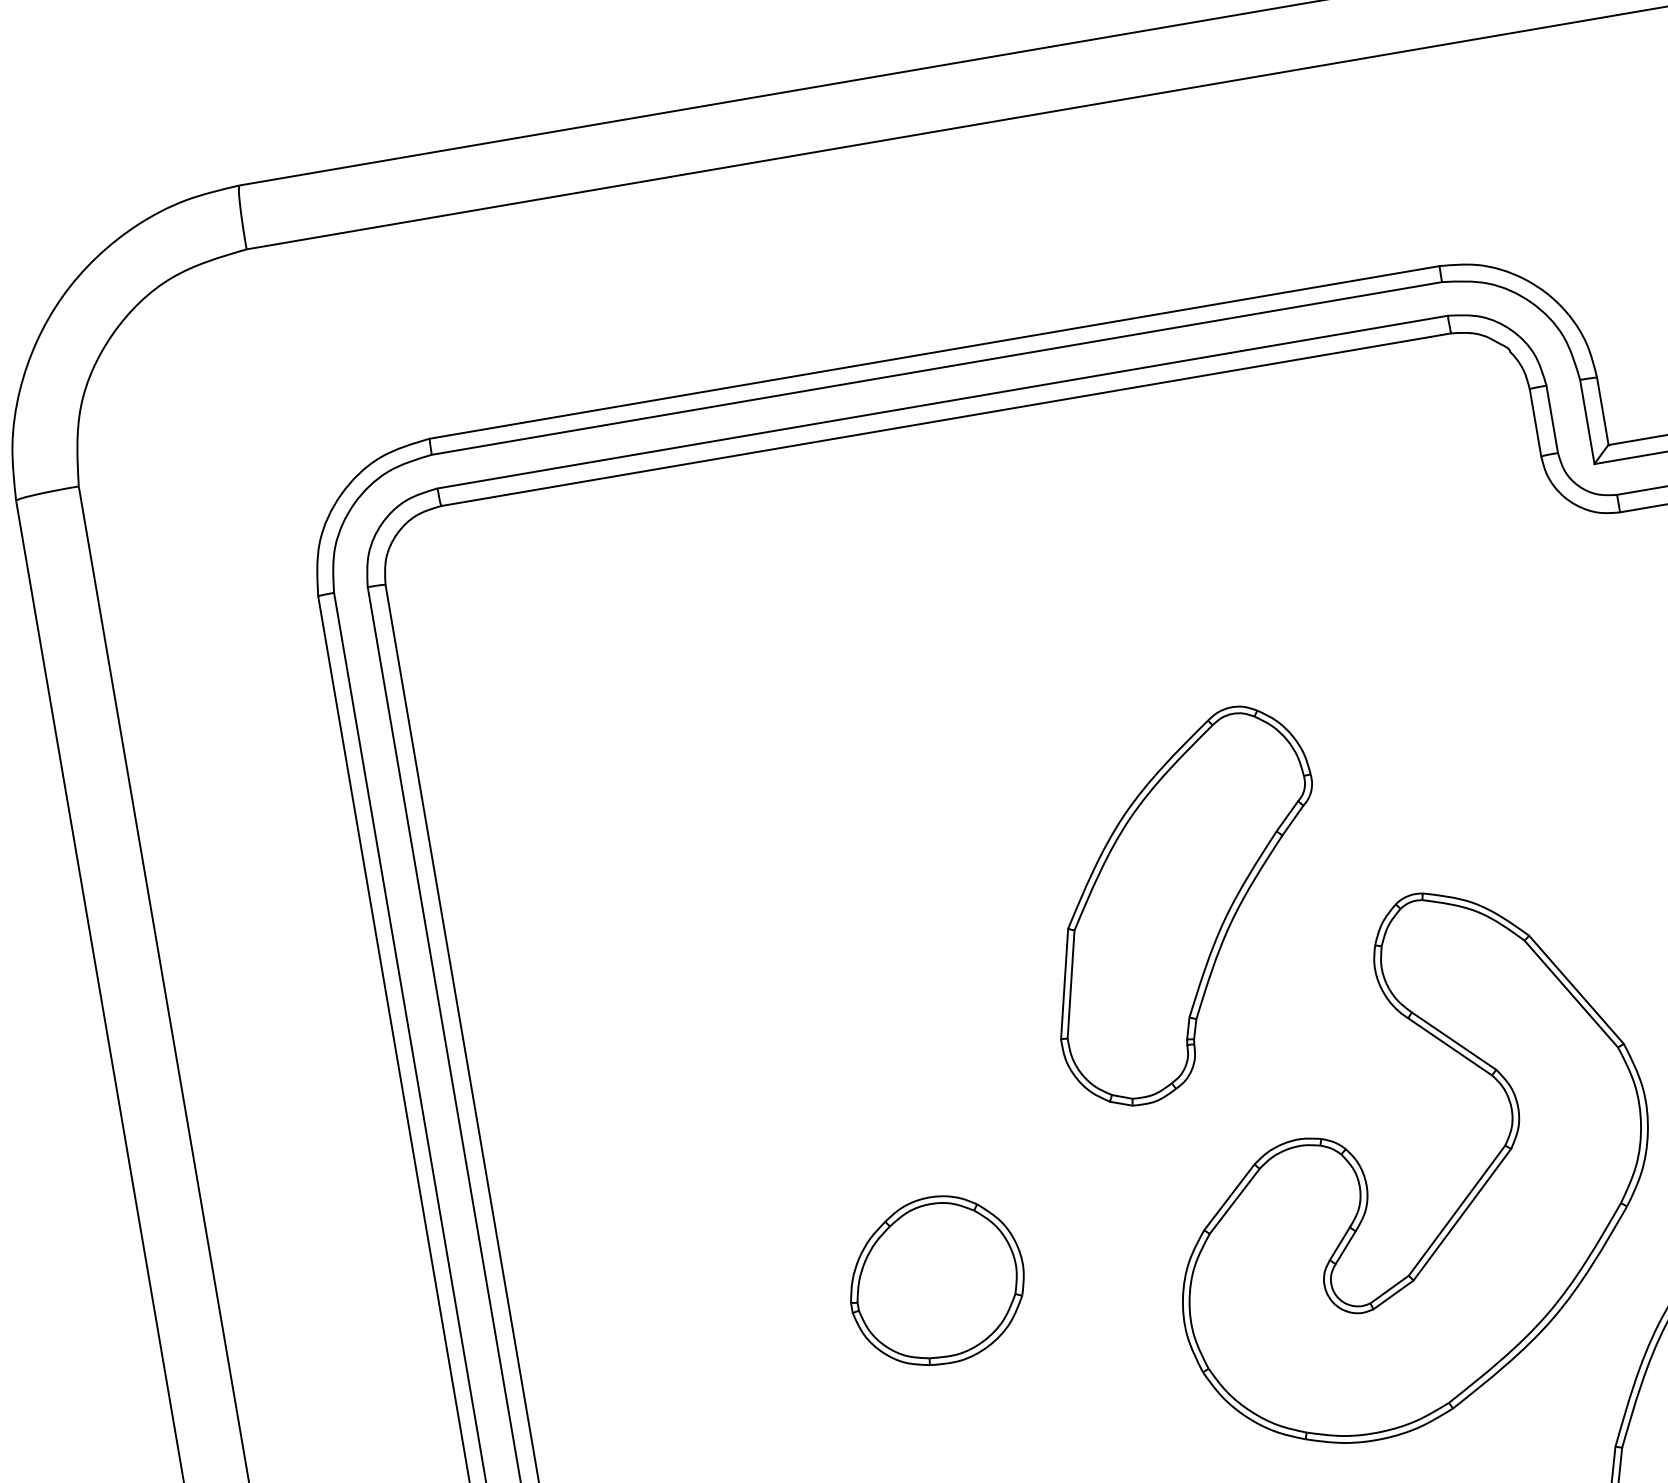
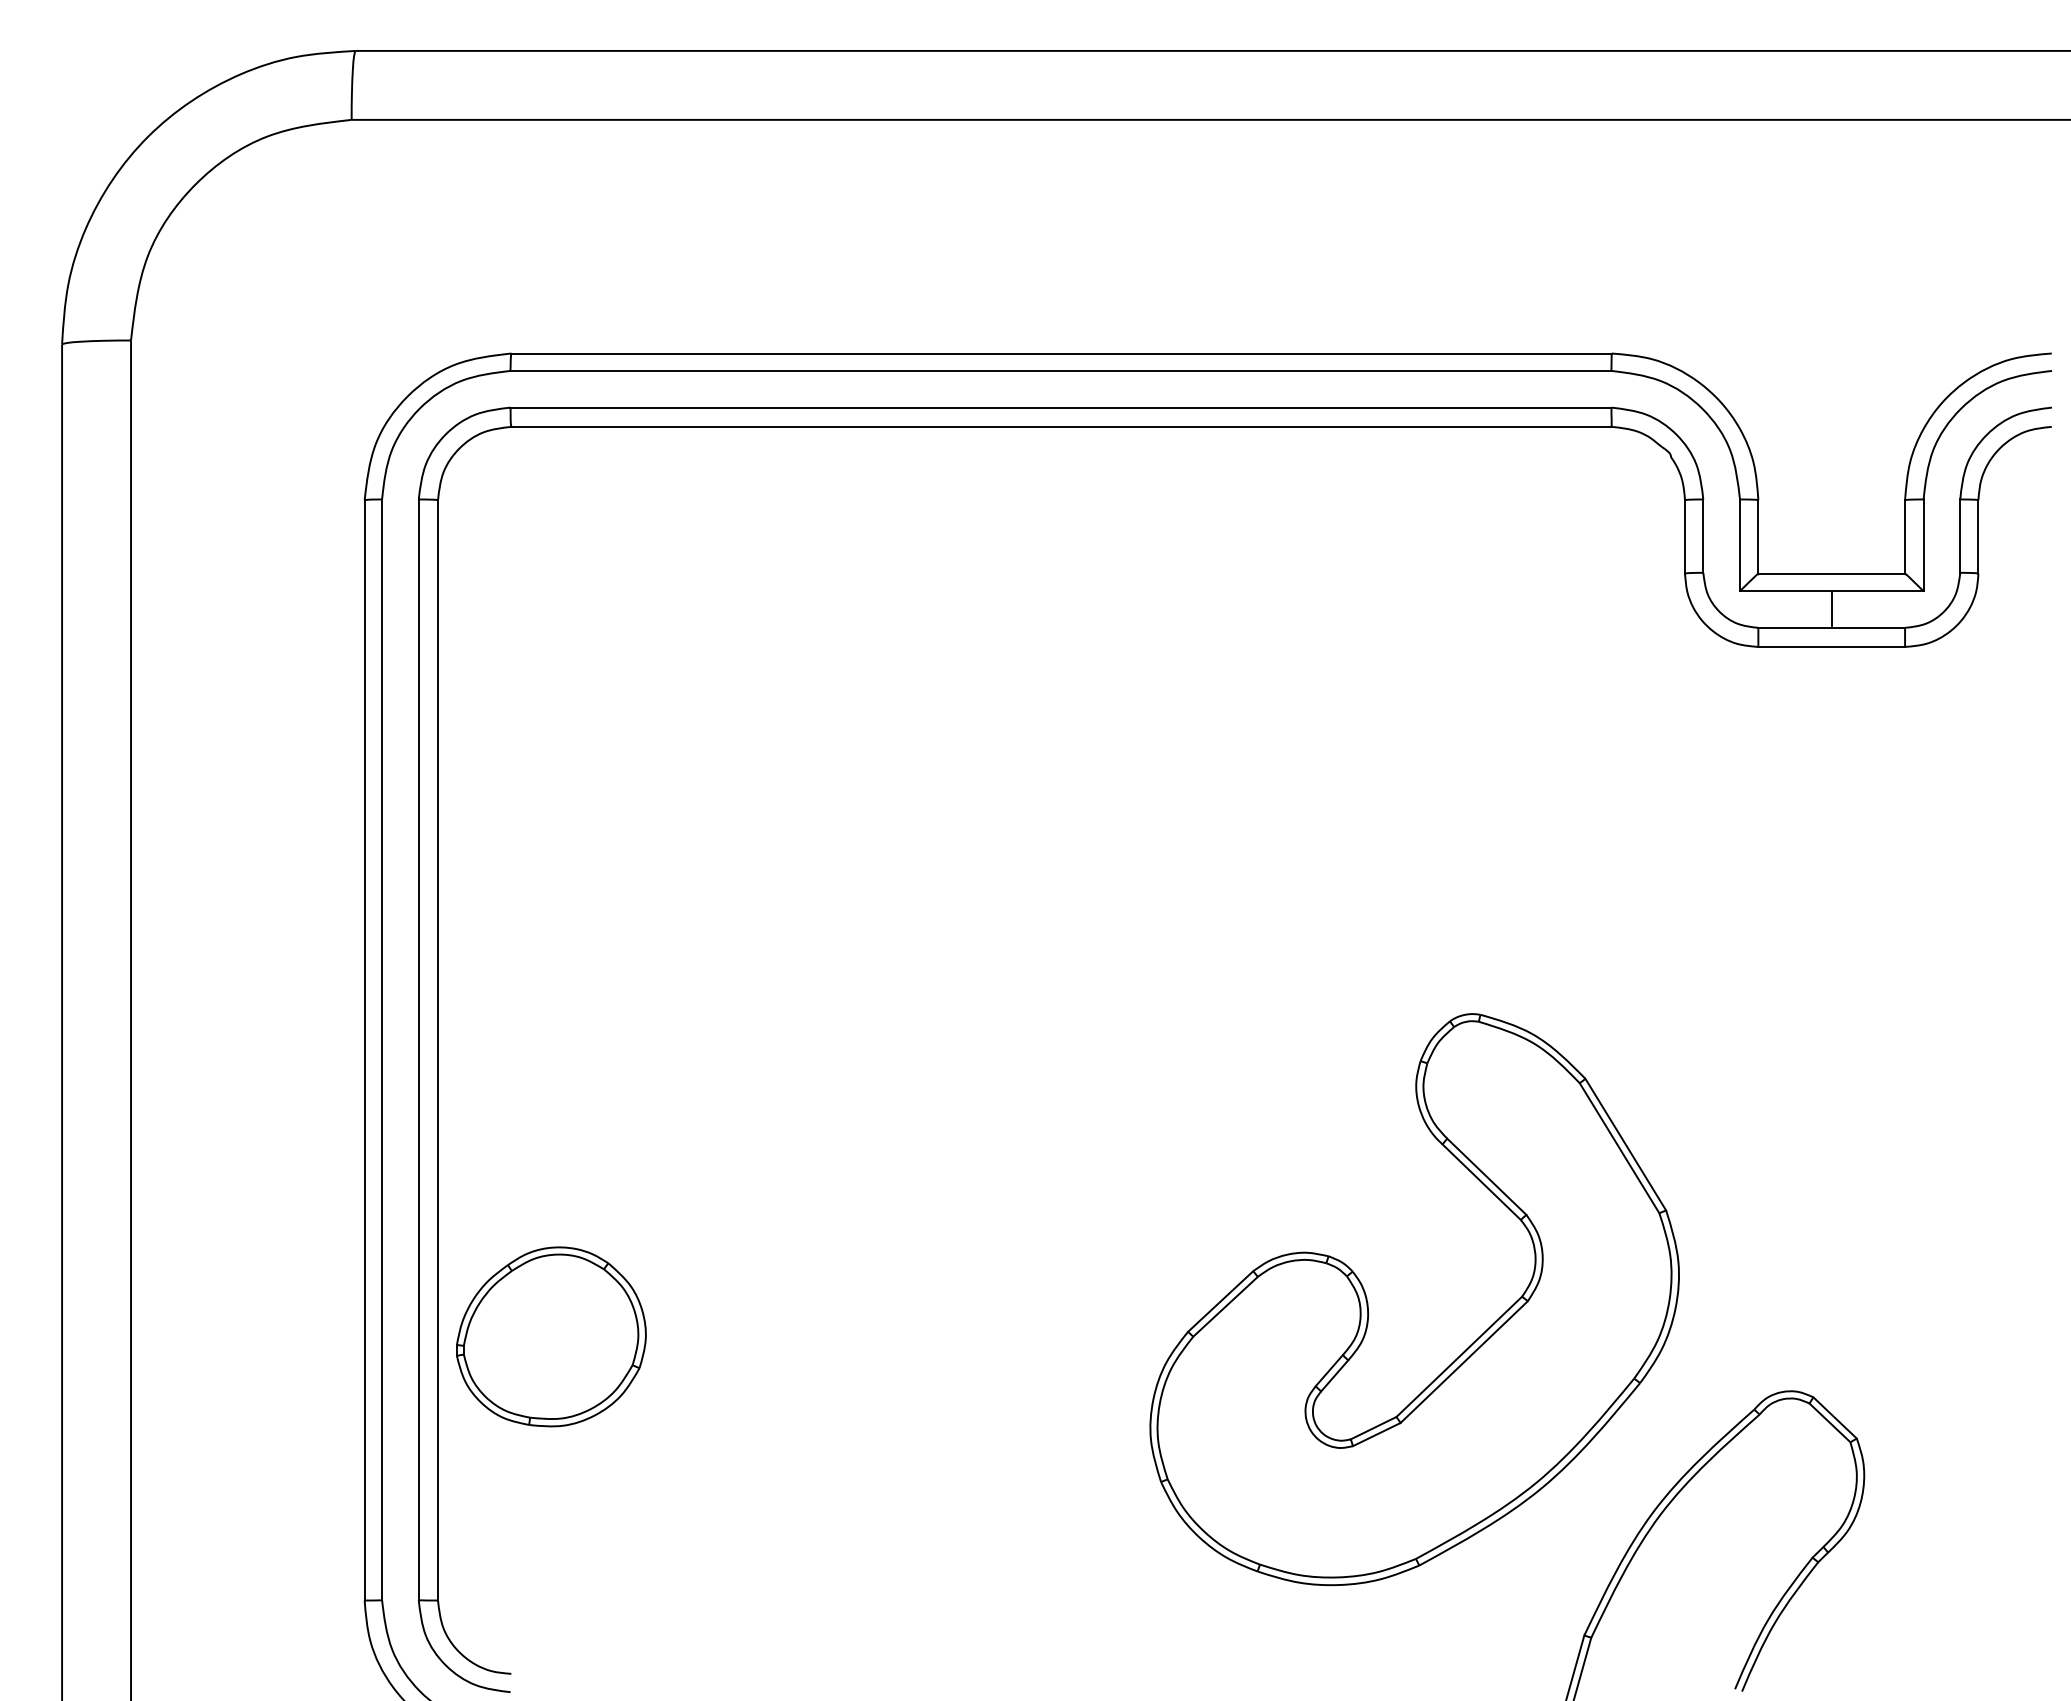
part: (1186, 906) -> (1227, 985), removed
part: (936, 1280) -> (551, 1336), moved

